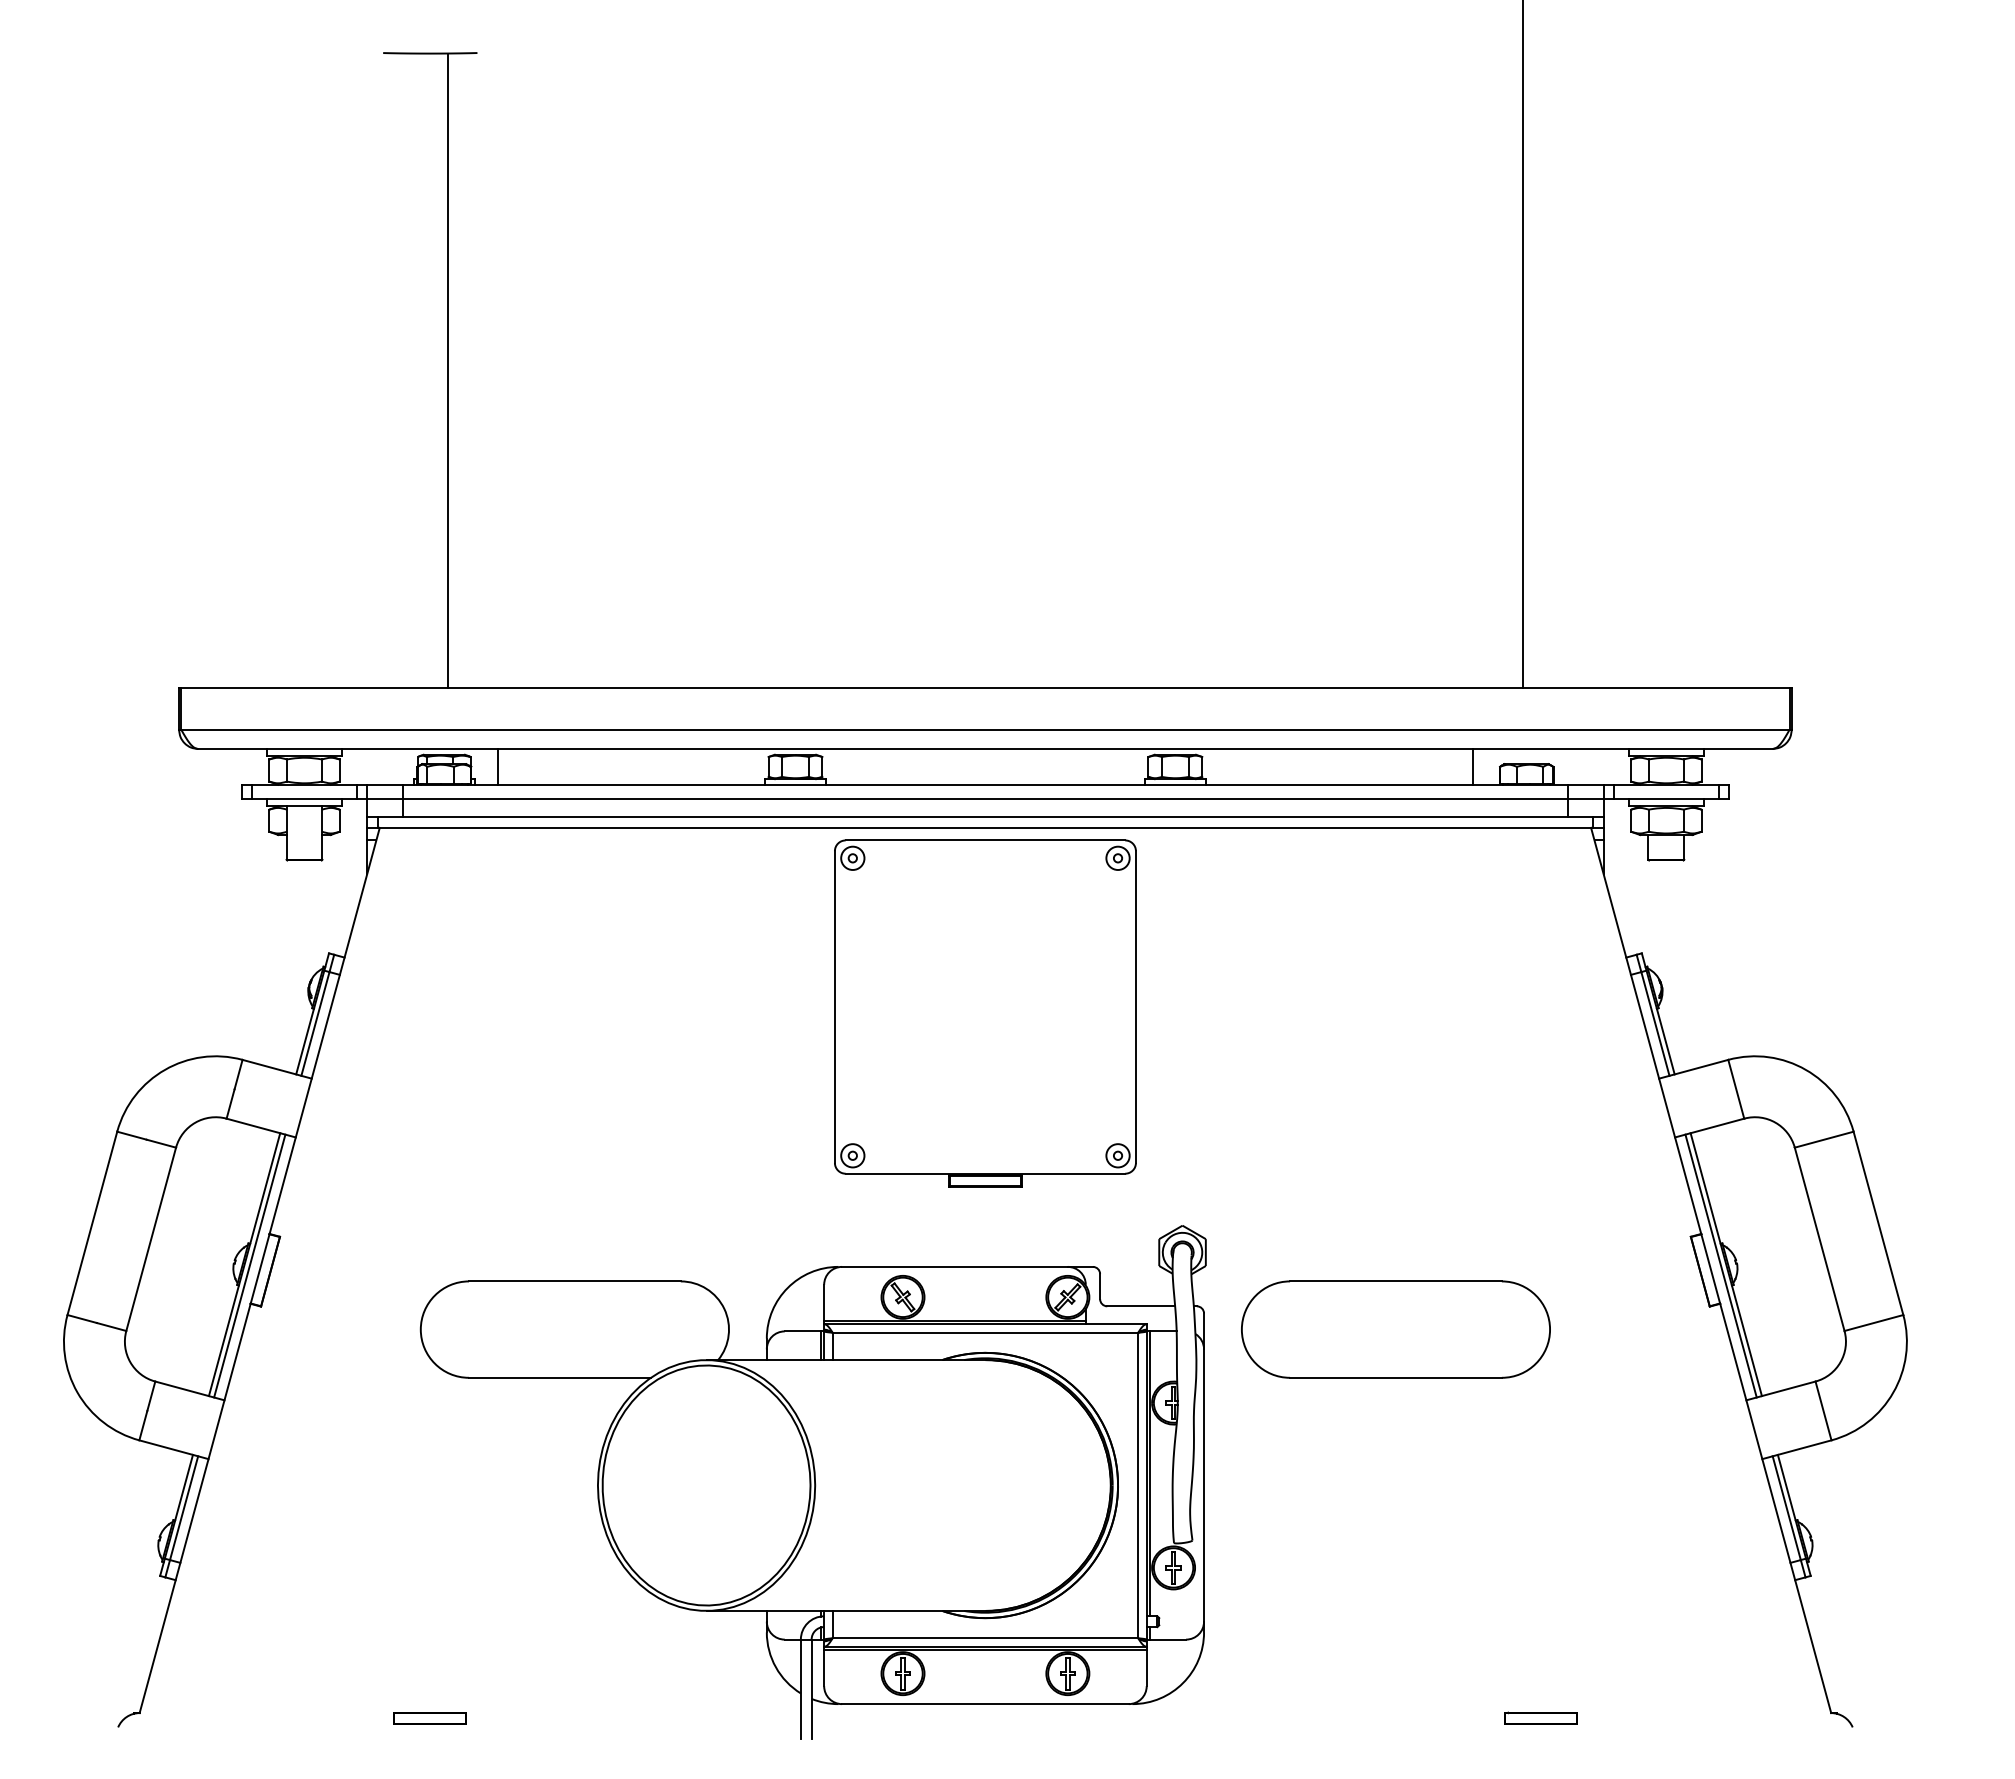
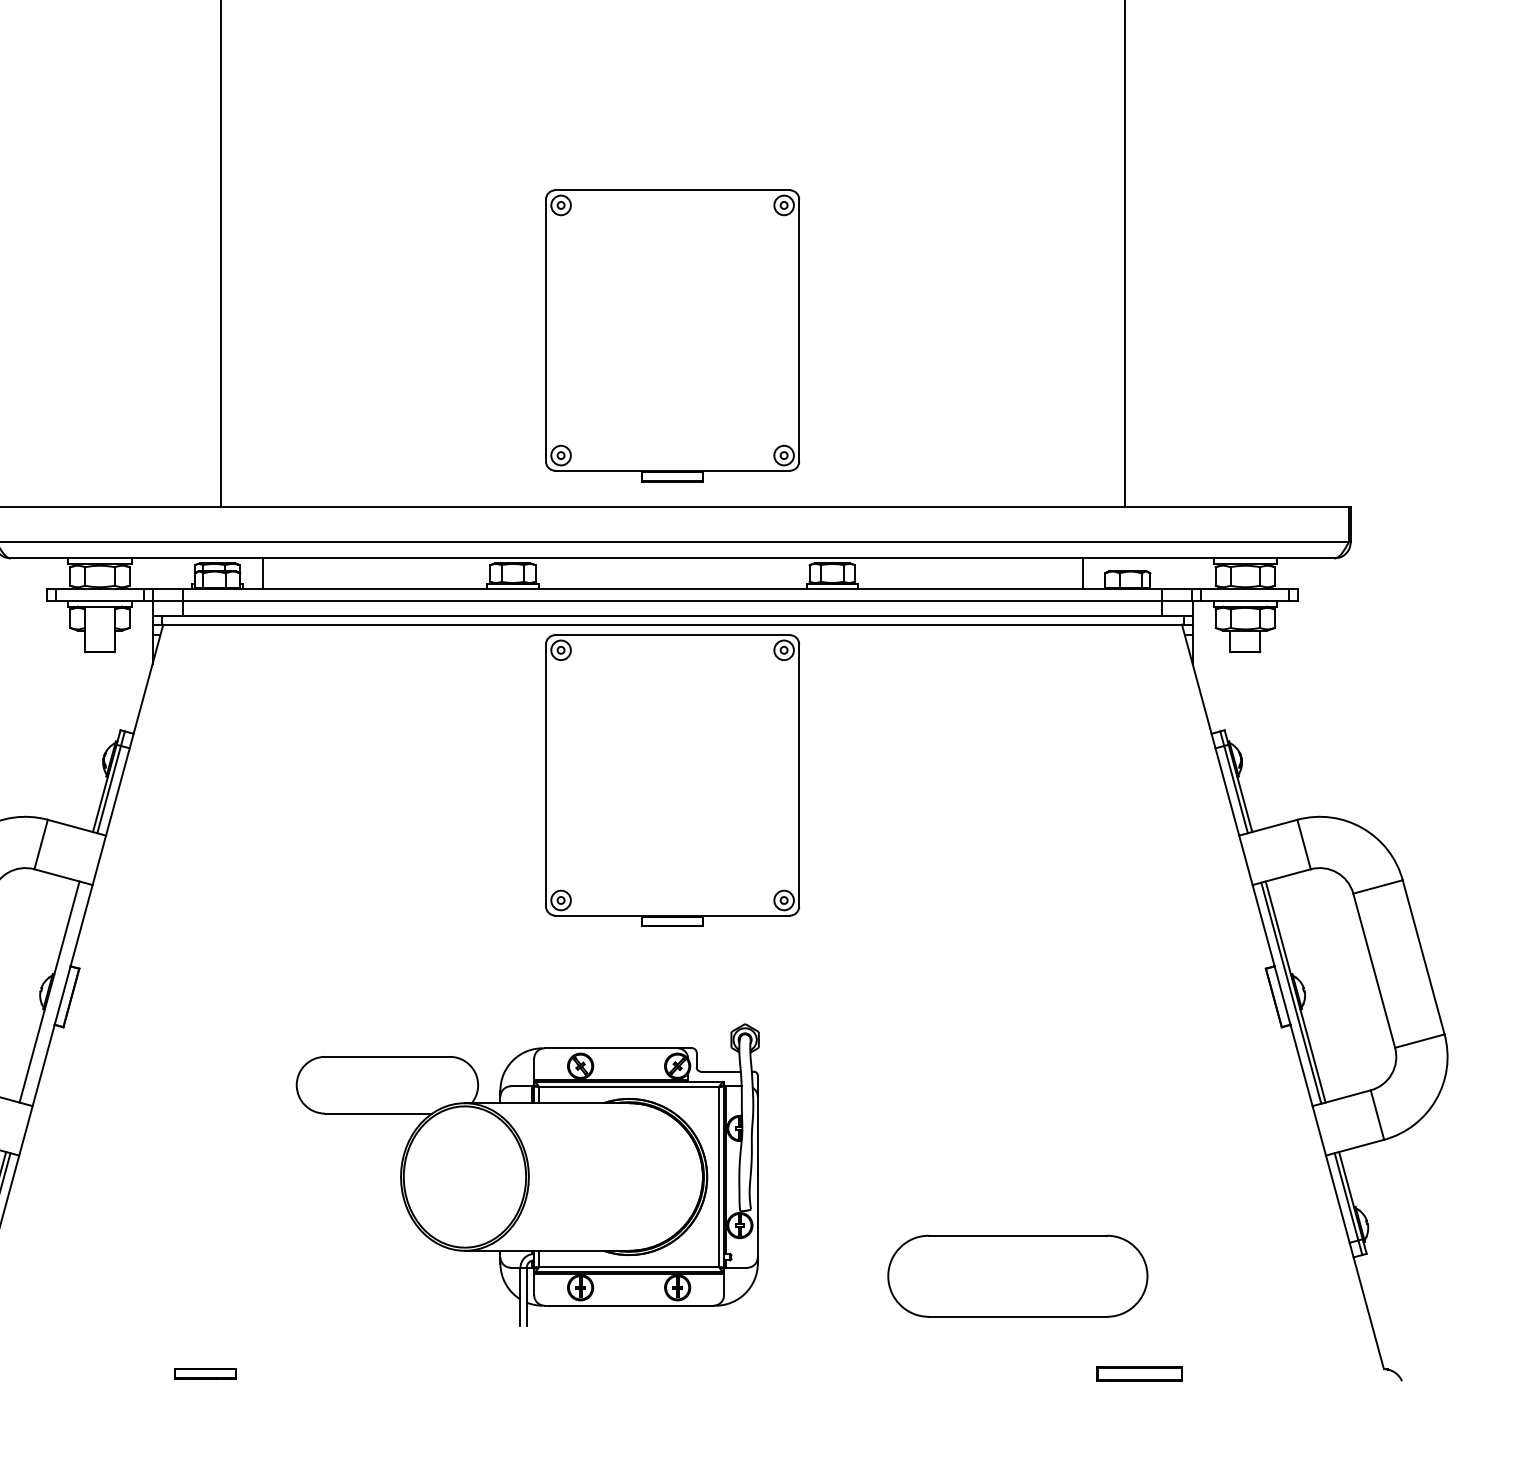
part: (985, 484) -> (672, 335), added
line: (249, 1265) -> (53, 992), removed
part: (1395, 1329) -> (1017, 1276), moved
part: (812, 1482) -> (527, 1175), size x0.7
part: (1540, 1717) -> (1139, 1372), size x1.4

